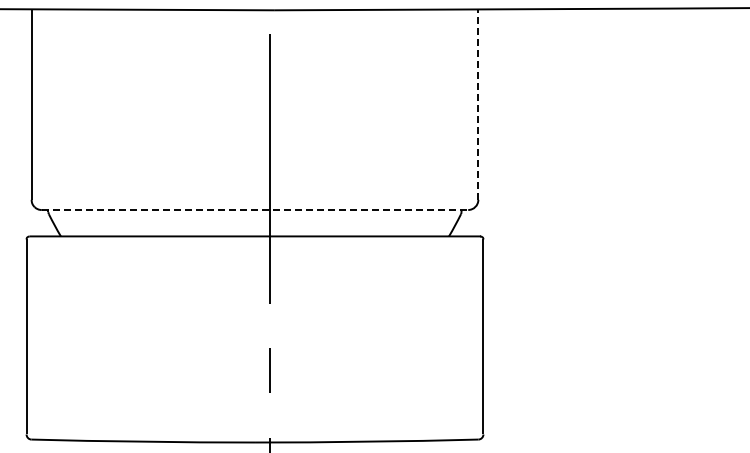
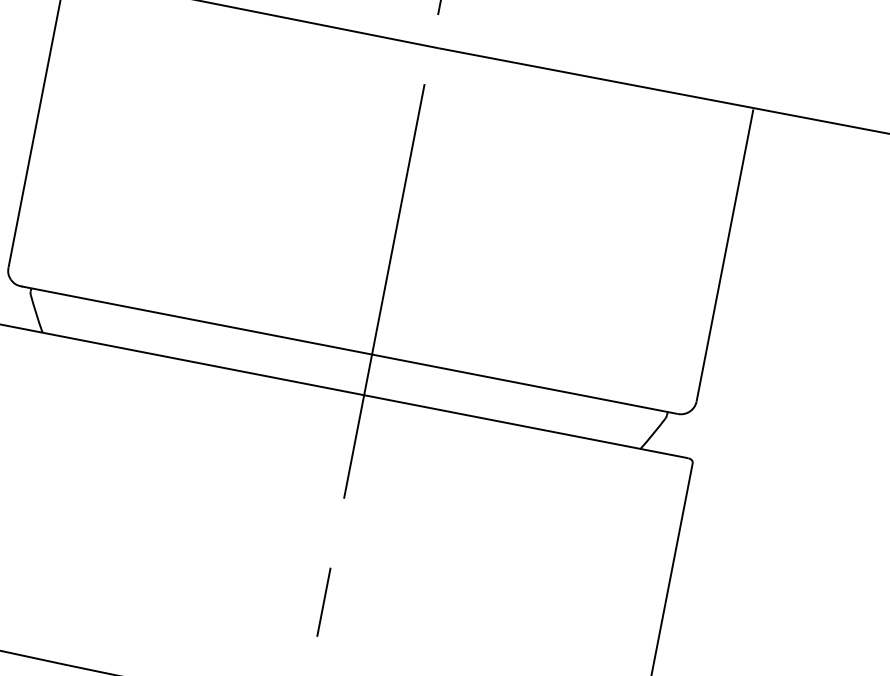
line: (478, 105) -> (725, 256), dashed -> solid
line: (255, 210) -> (350, 351), dashed -> solid

